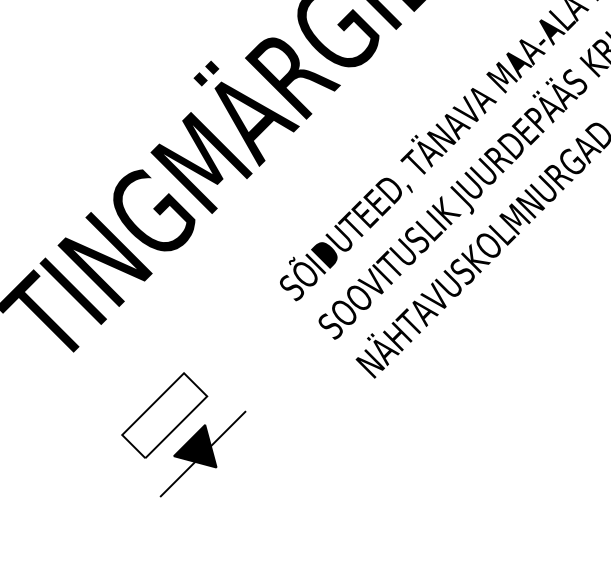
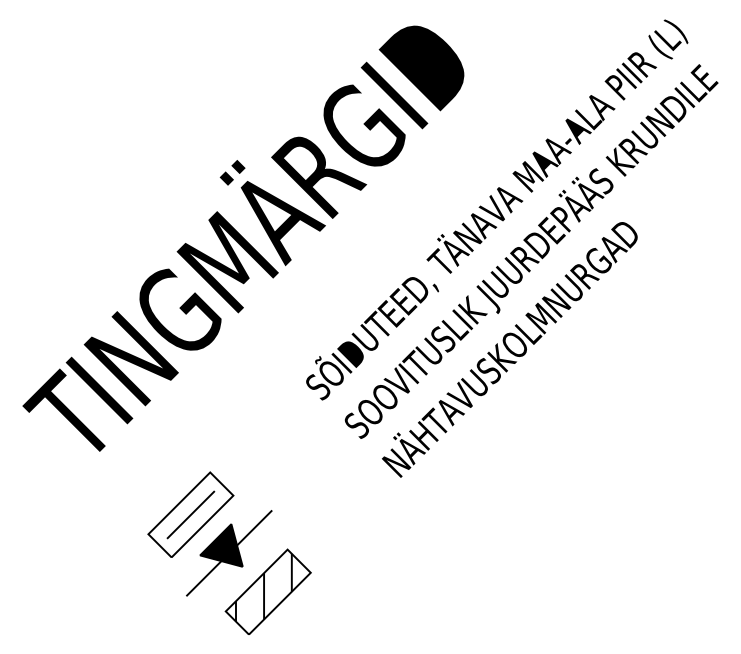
line: (164, 415) -> (190, 514), added
part: (241, 492) -> (267, 591), added

